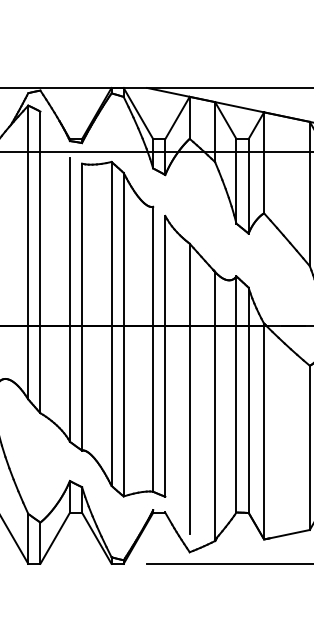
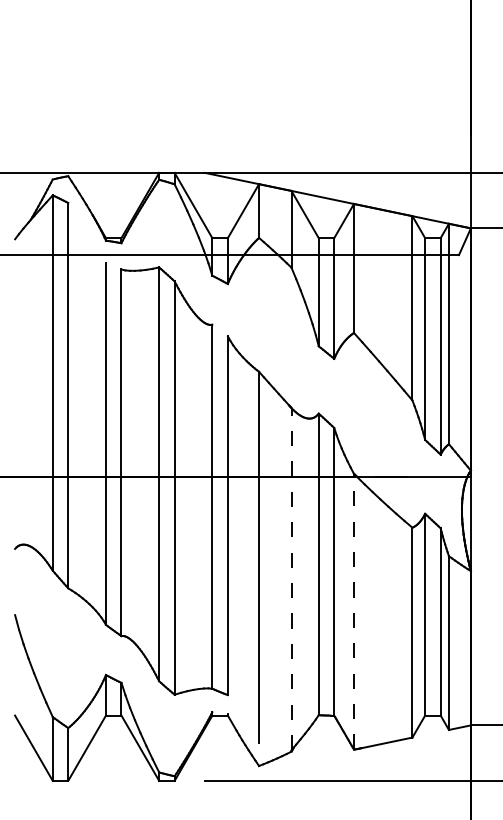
line: (215, 405) -> (291, 578), solid -> dashed
line: (264, 431) -> (354, 611), solid -> dashed

